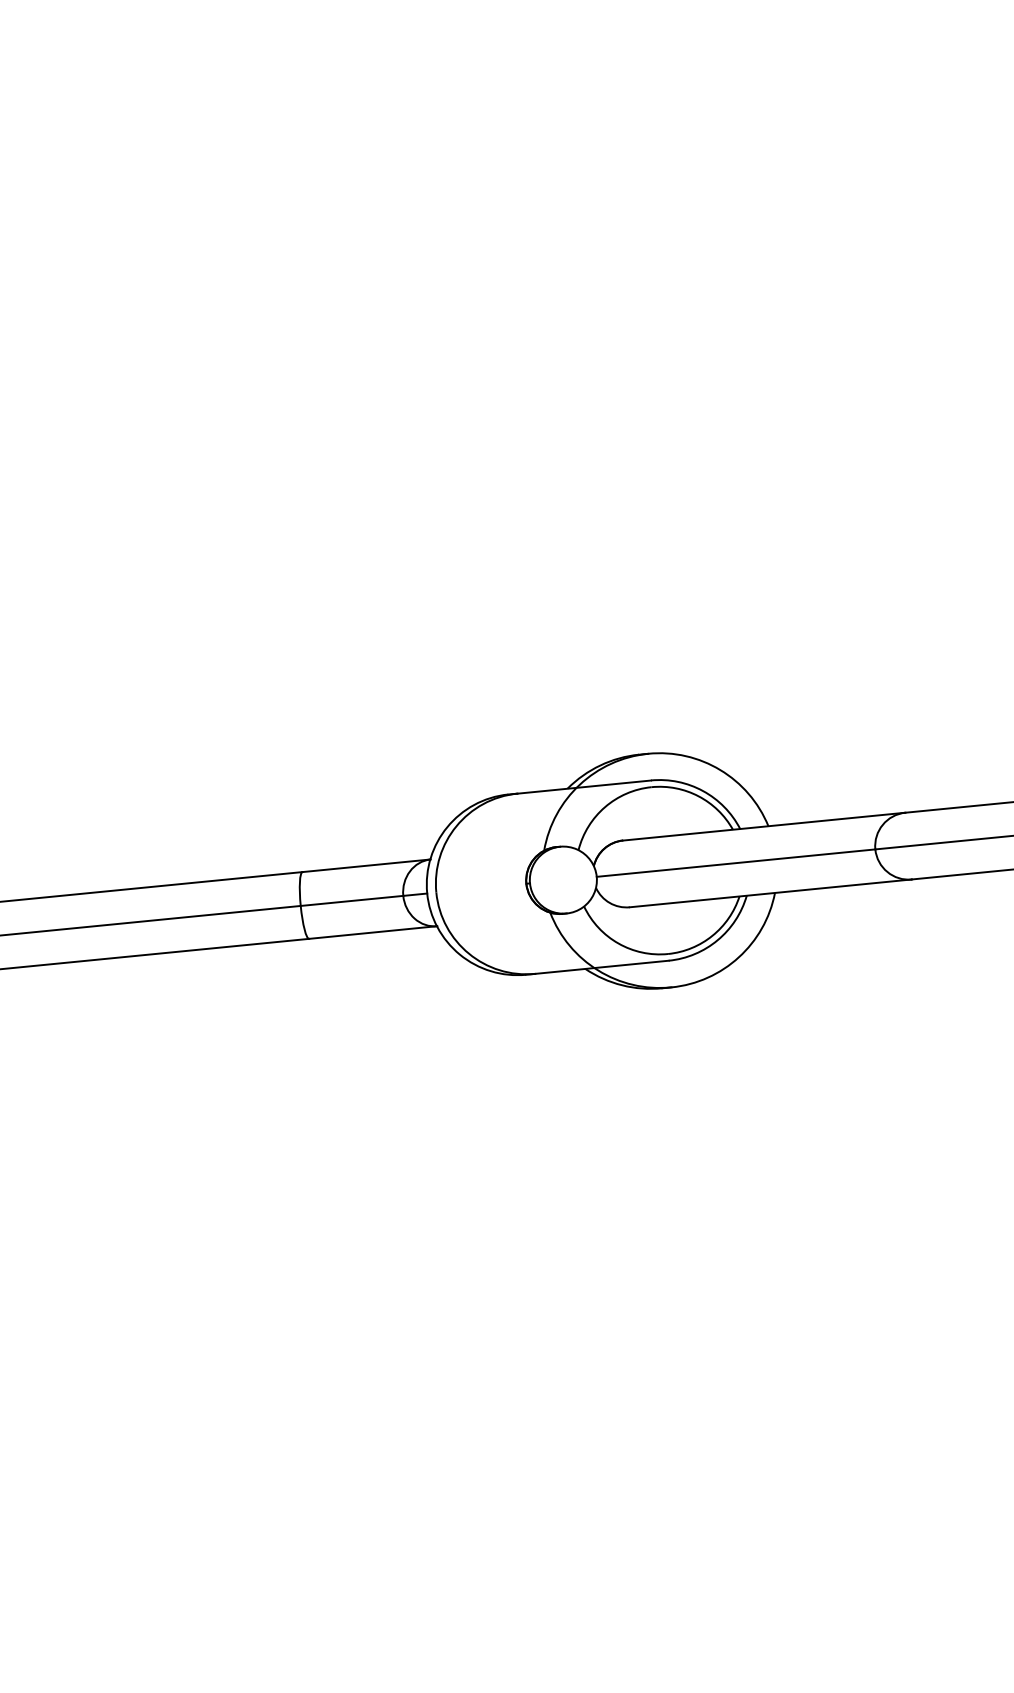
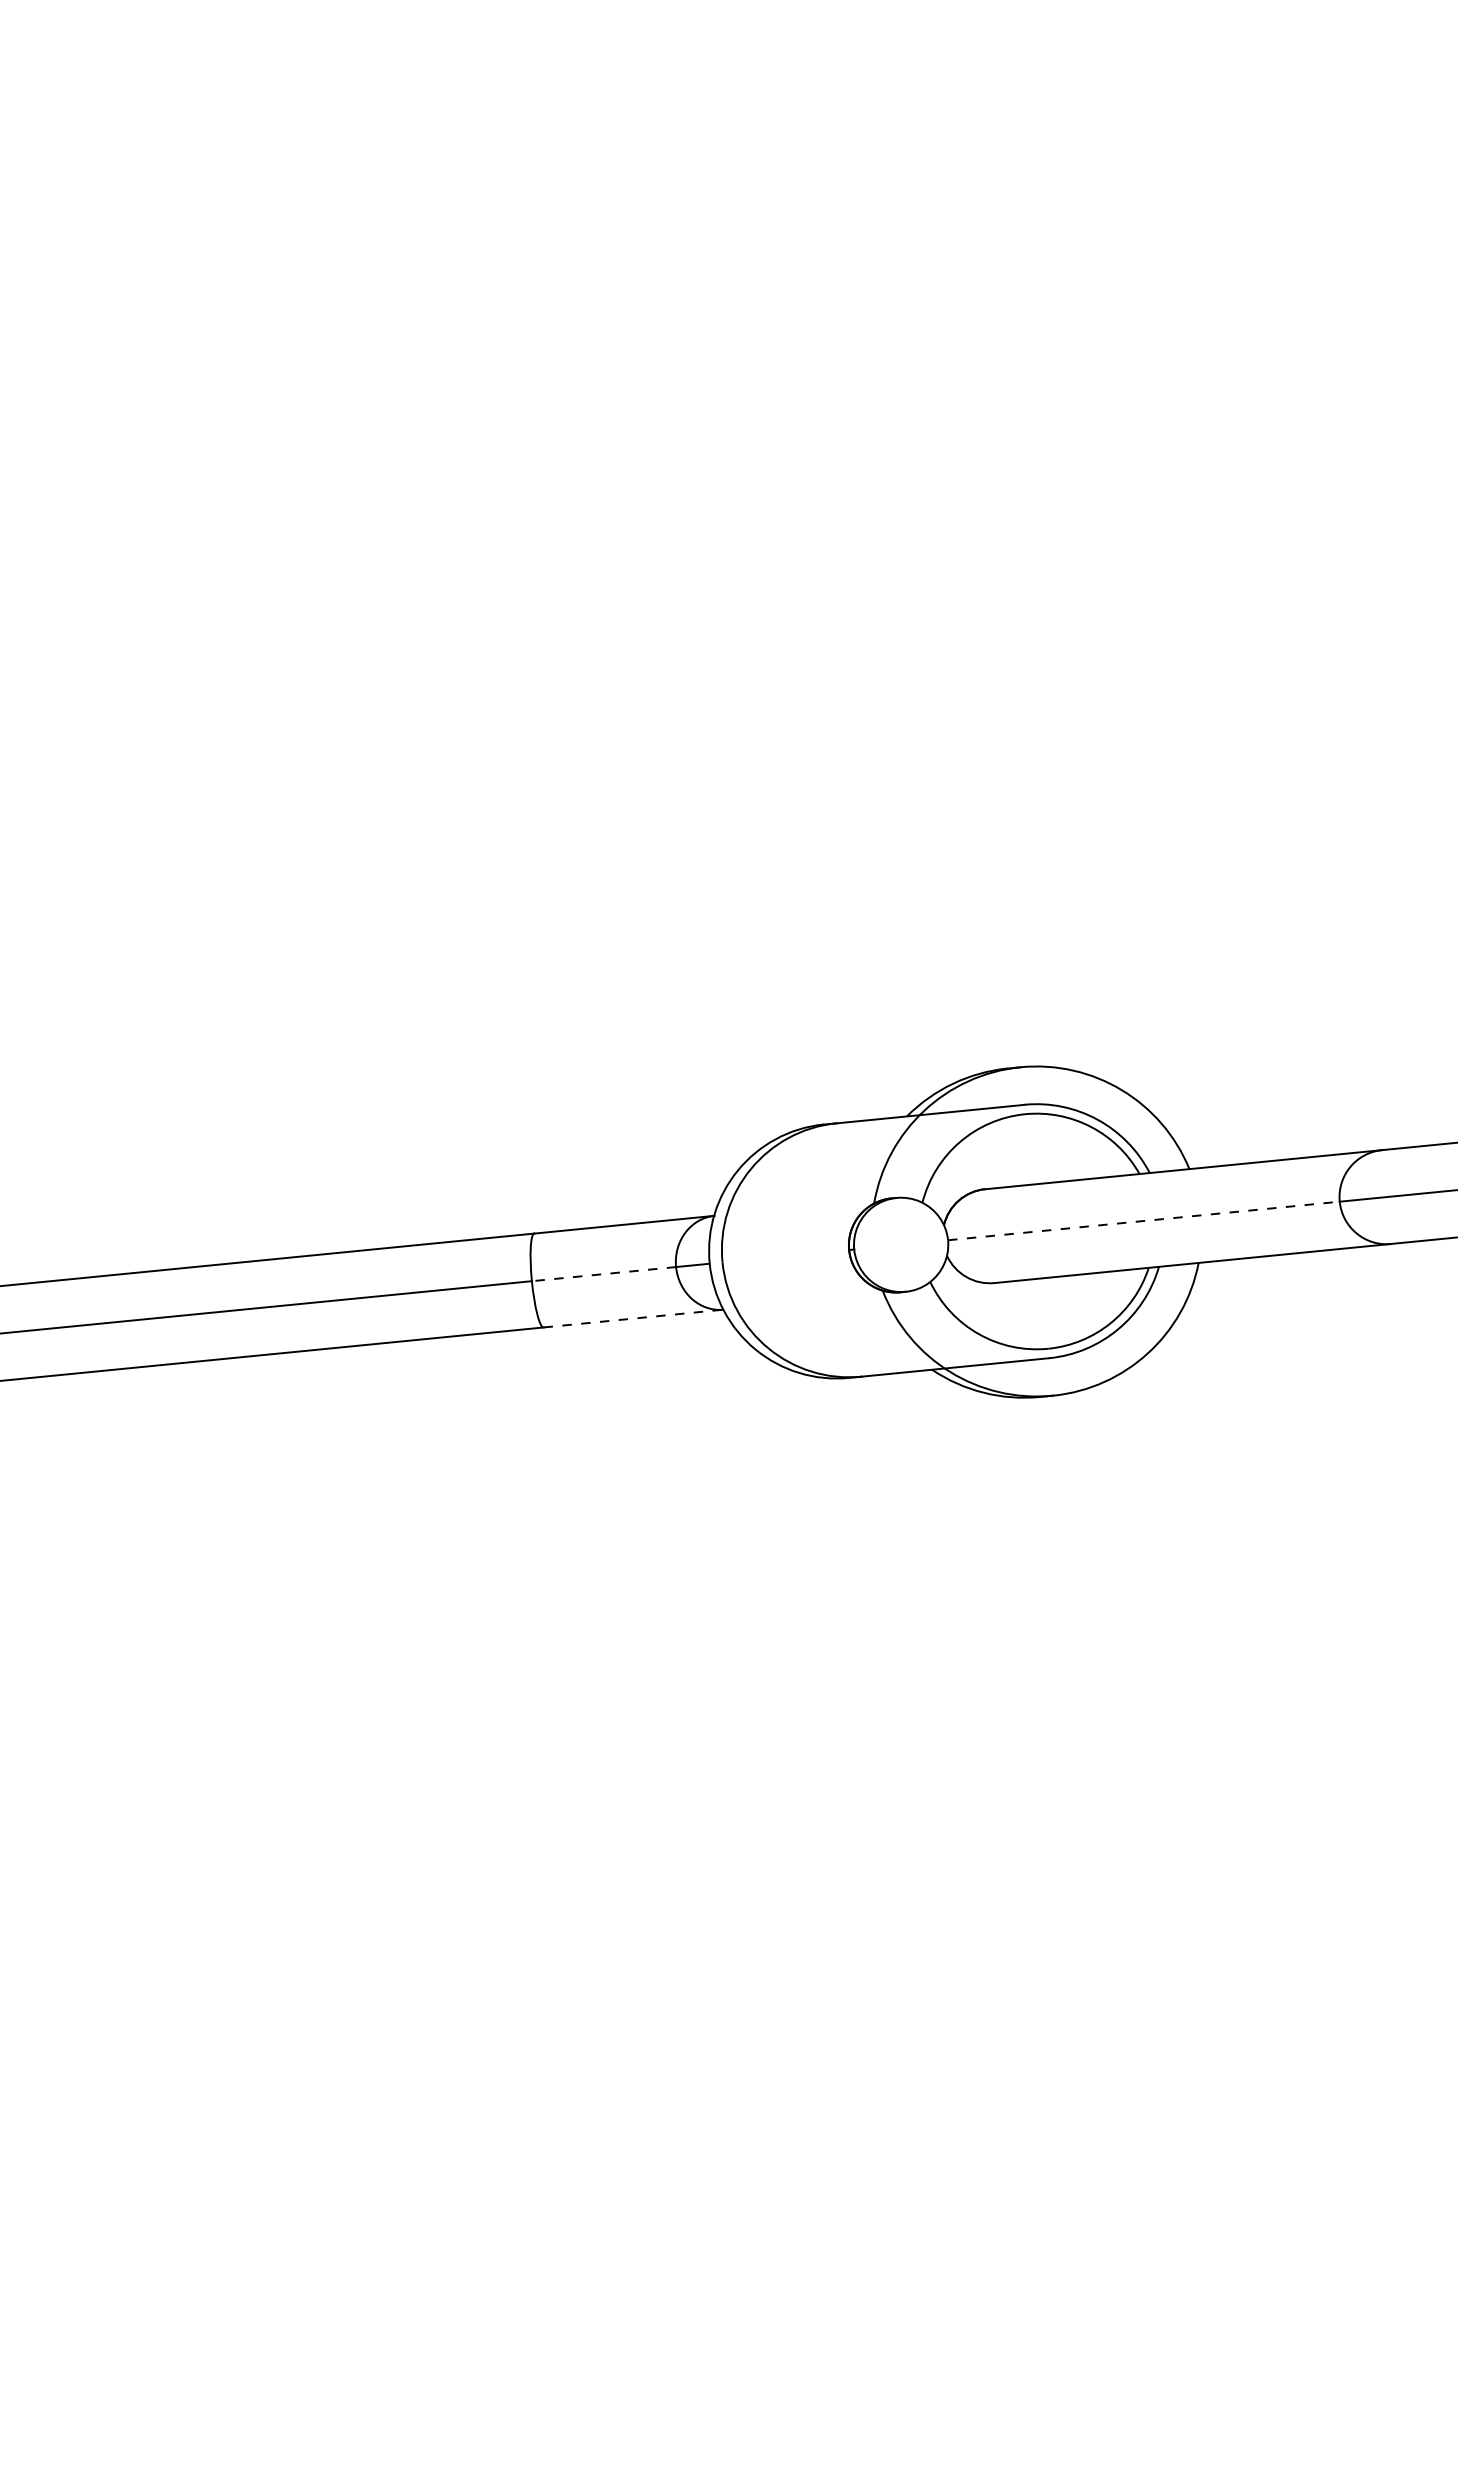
line: (735, 862) -> (1143, 1220), solid -> dashed
line: (351, 901) -> (603, 1274), solid -> dashed
line: (373, 932) -> (633, 1318), solid -> dashed

